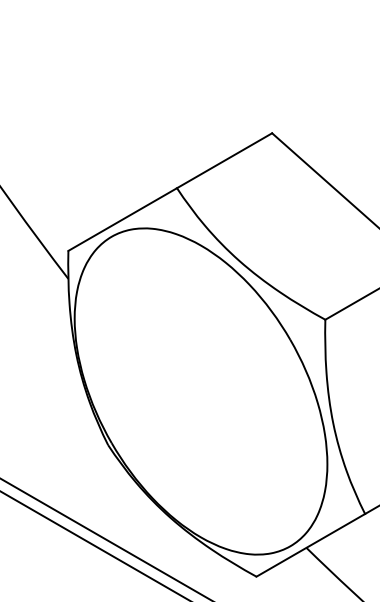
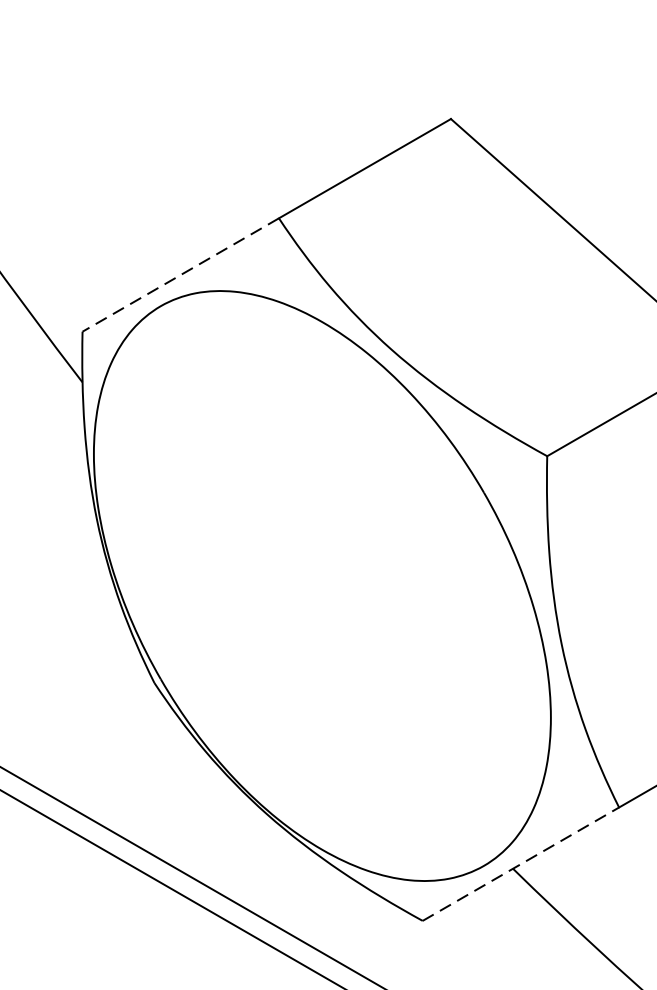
line: (122, 219) -> (180, 274), solid -> dashed
line: (310, 545) -> (520, 864), solid -> dashed

